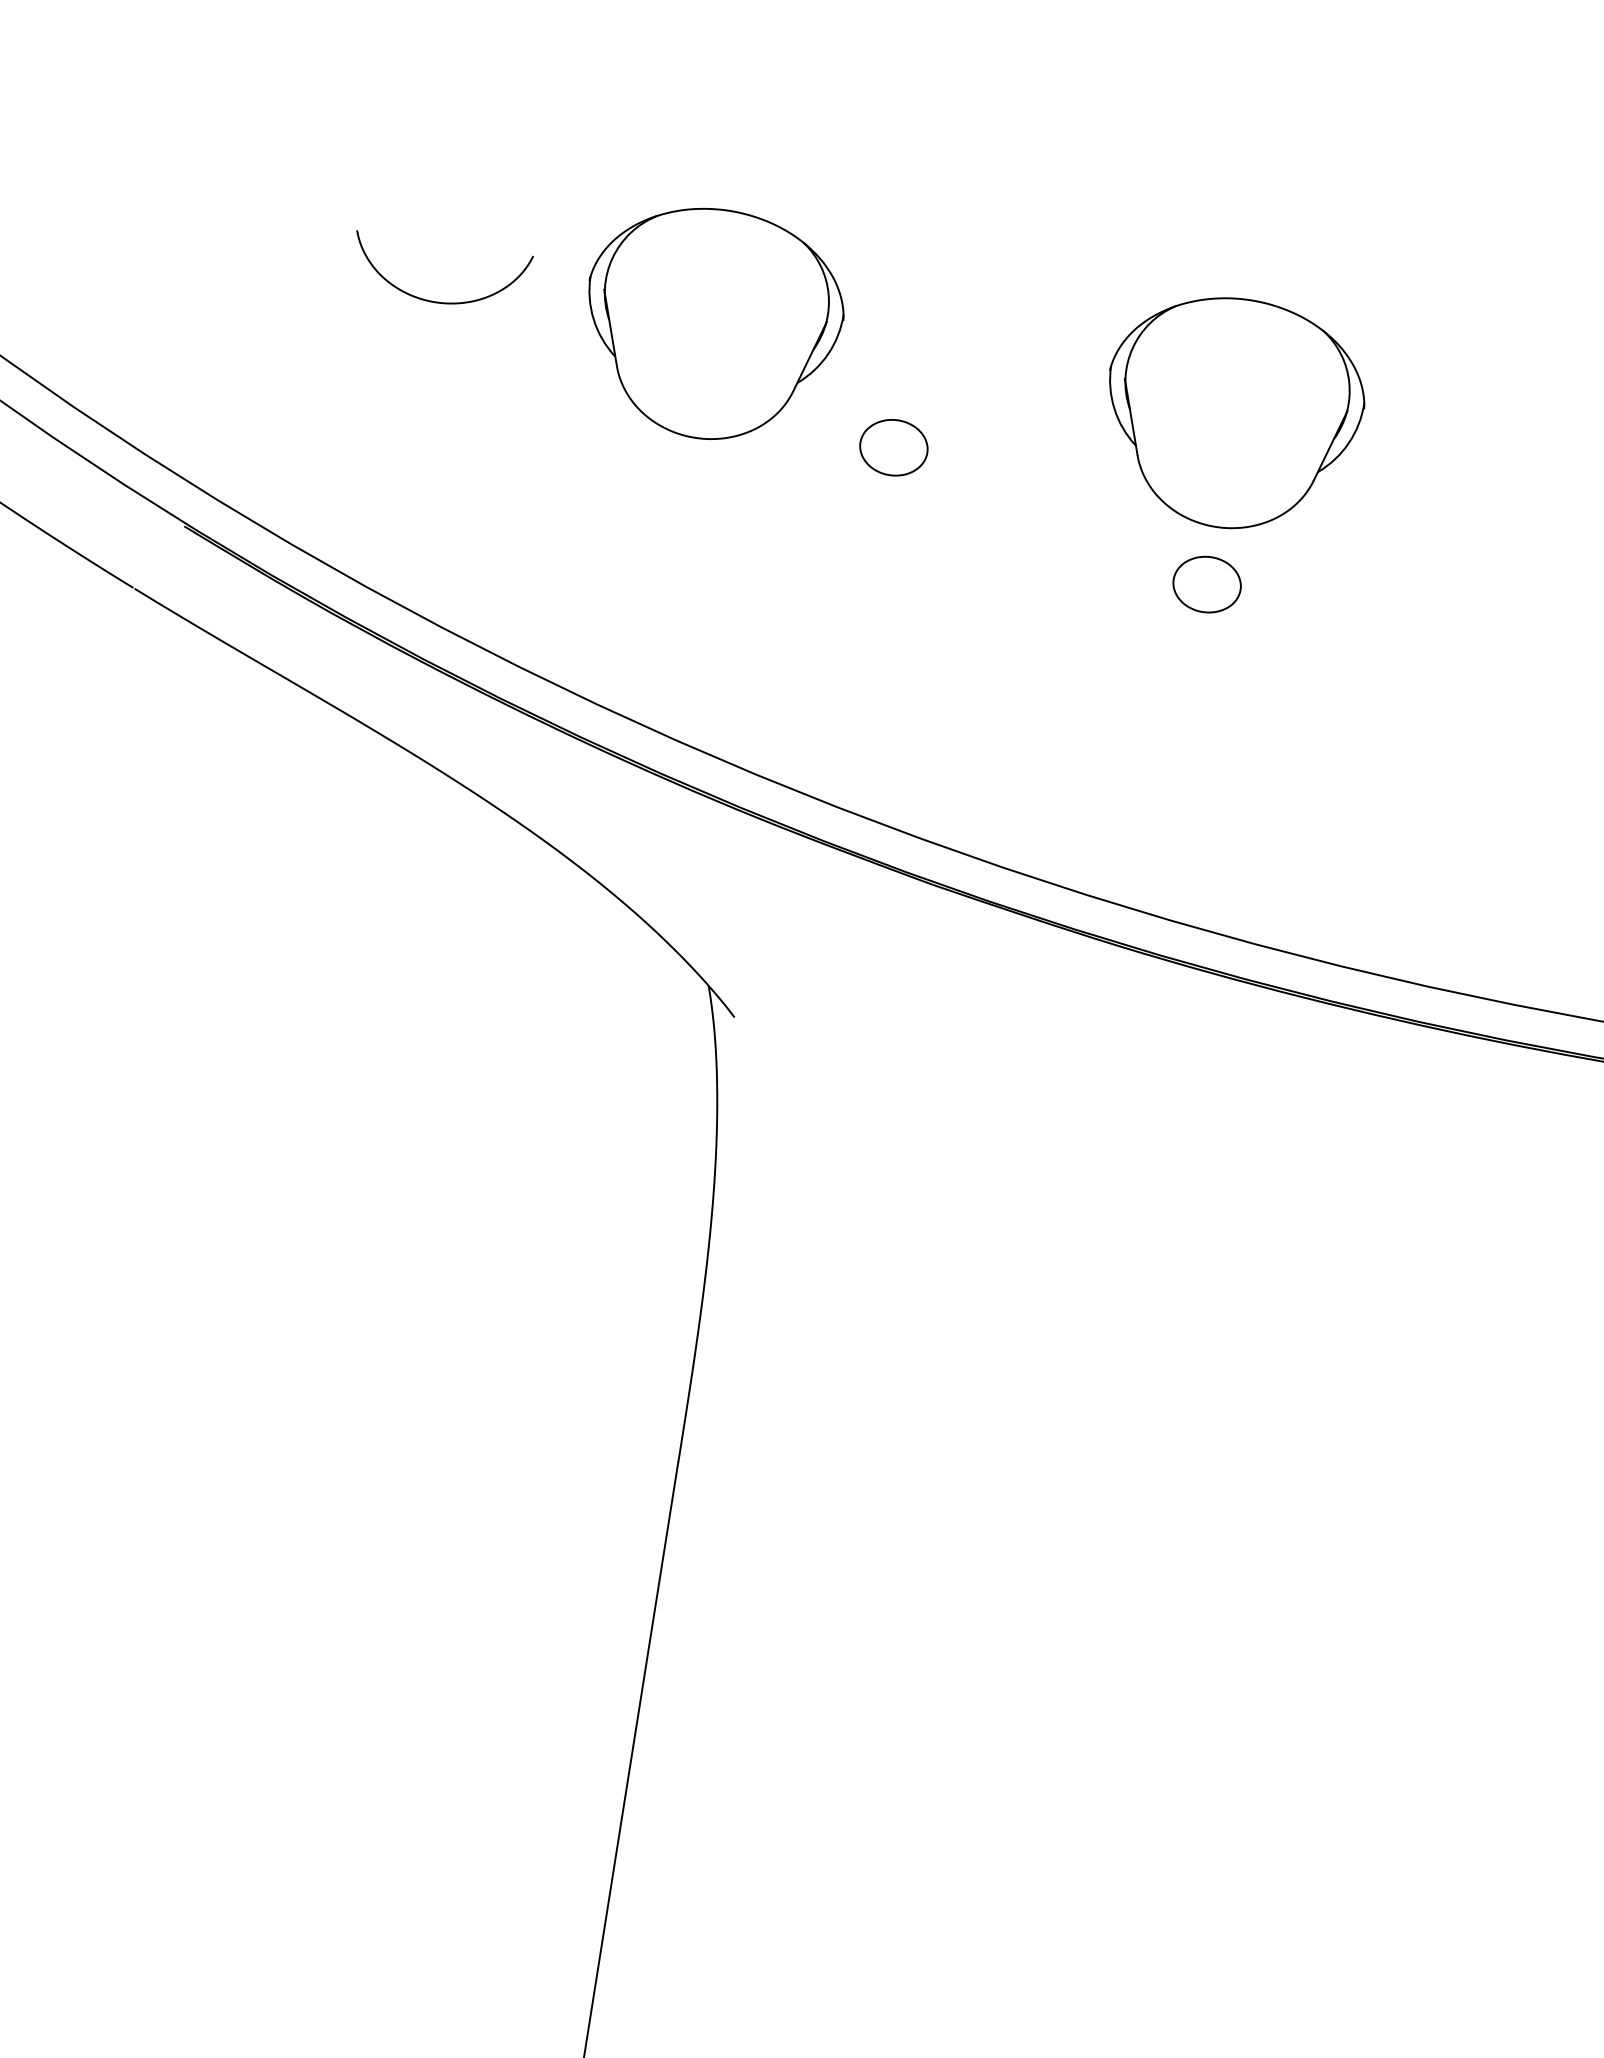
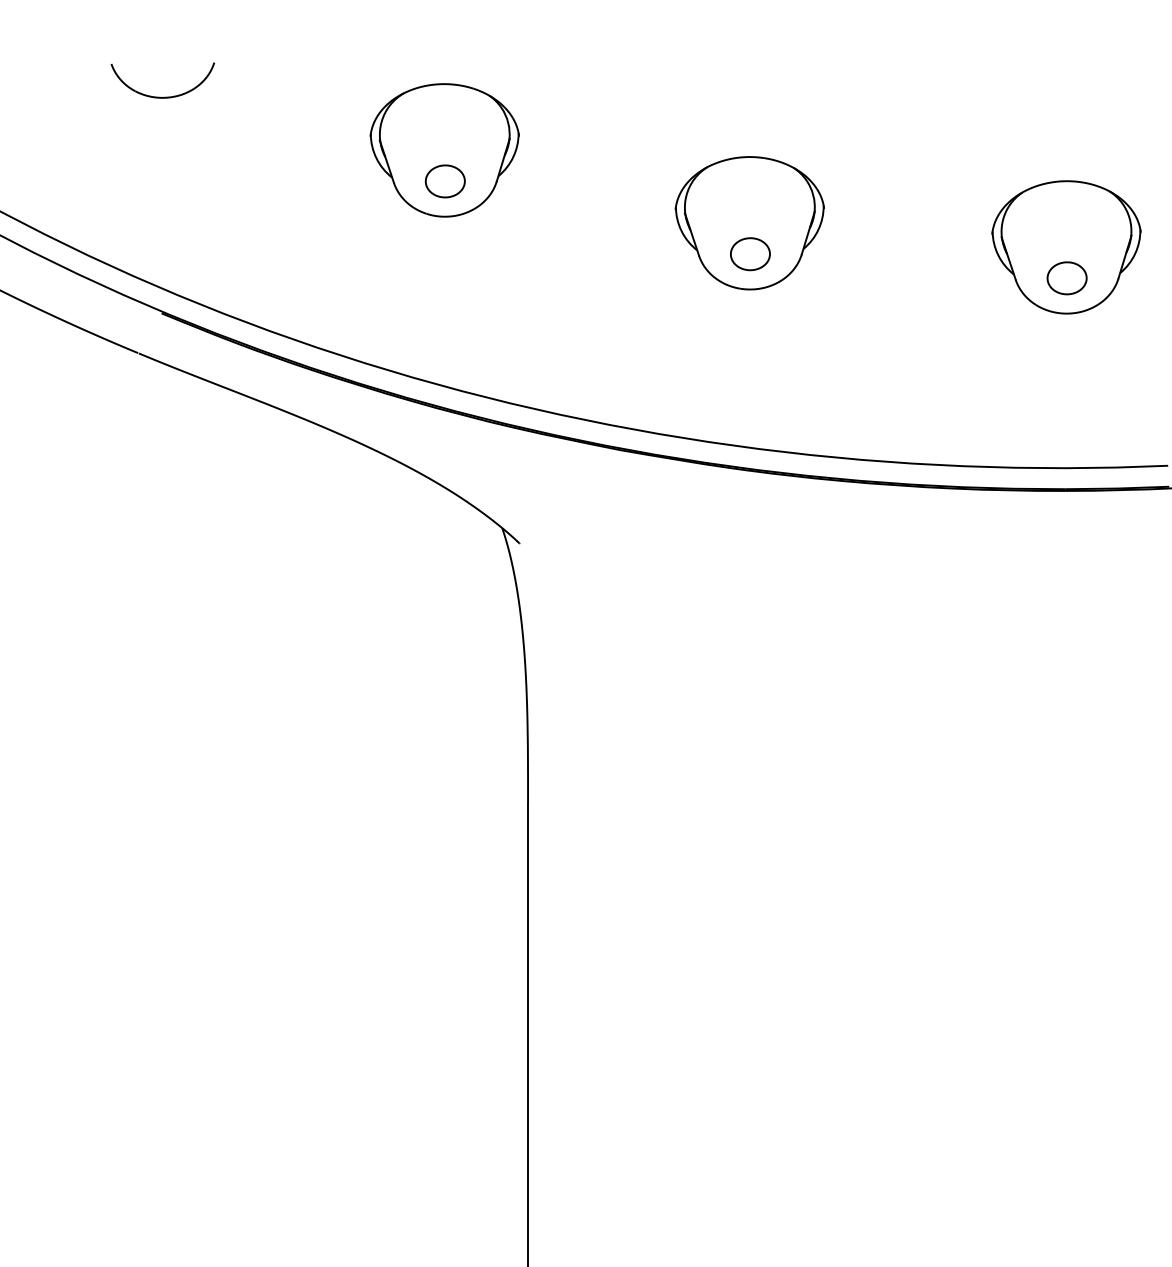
part: (432, 299) -> (160, 96), moved
part: (1232, 413) -> (749, 223), moved
part: (892, 447) -> (444, 181), moved

